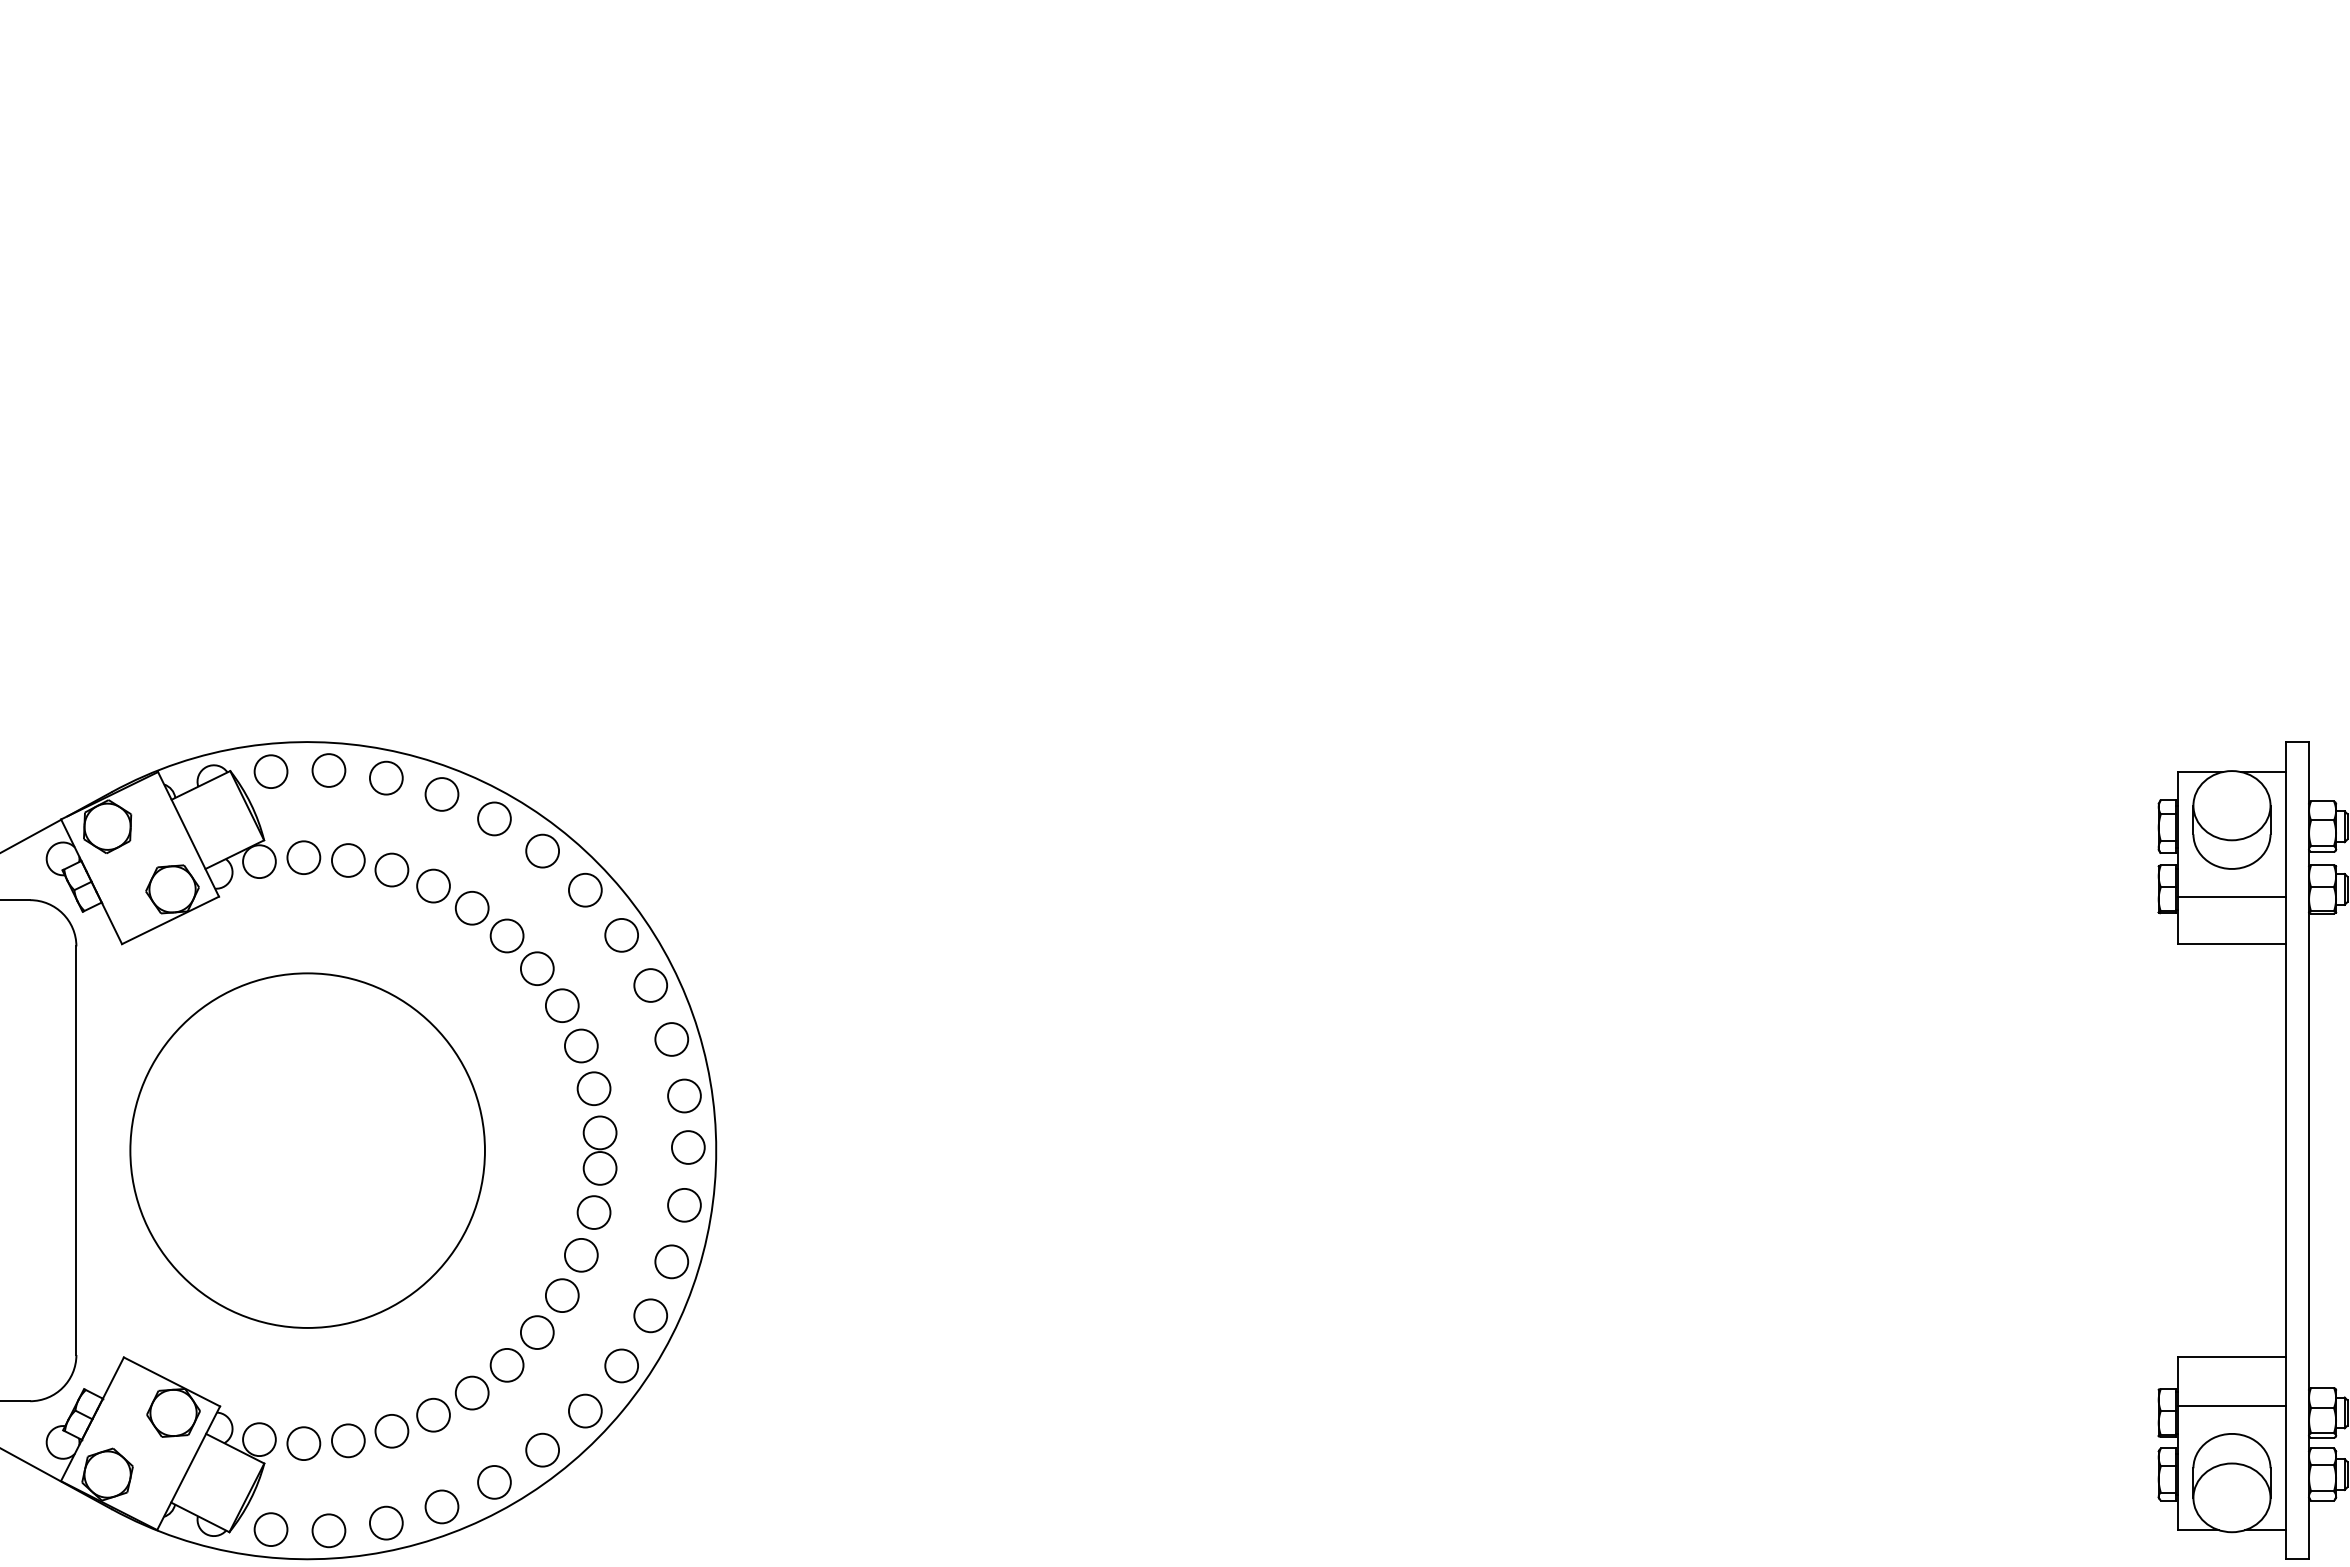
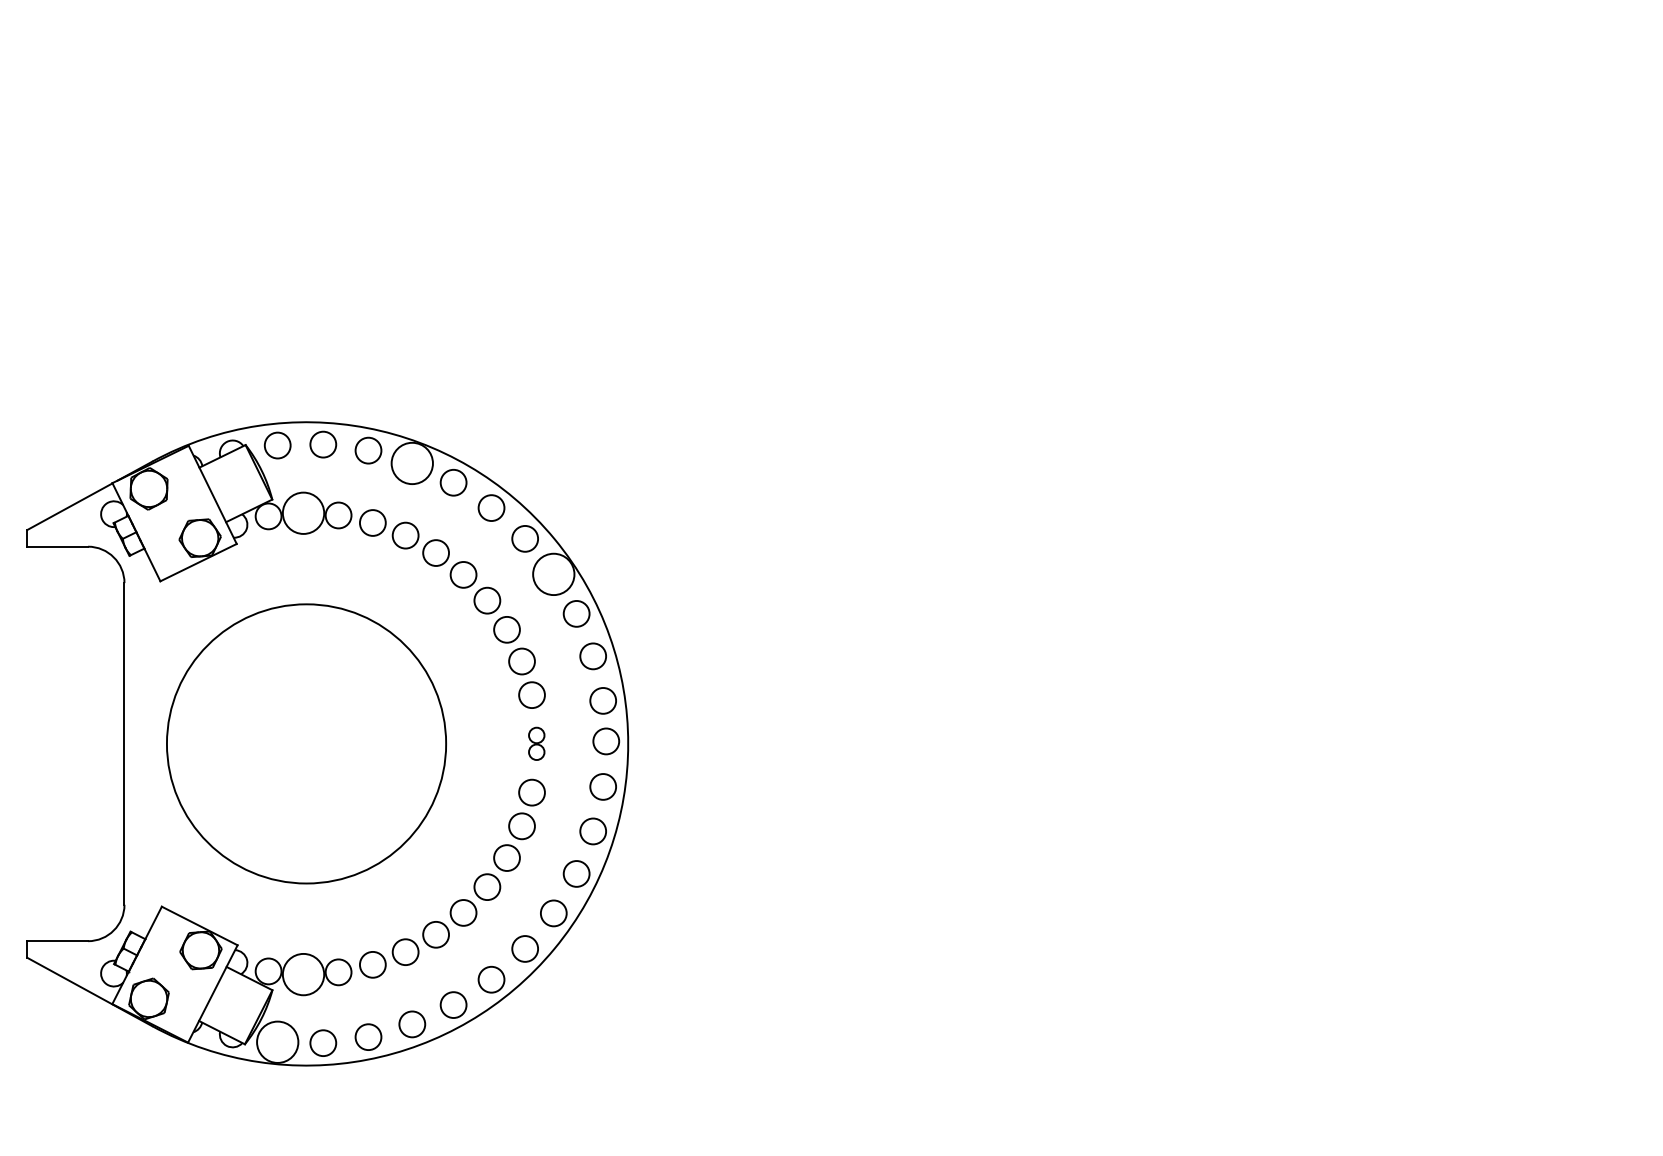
circle: (441, 794) -> (411, 463), size x1.6
circle: (303, 857) -> (303, 513), size x1.6
circle: (621, 934) -> (553, 573), size x1.6
part: (599, 1150) -> (536, 743), size x0.6
circle: (303, 1443) -> (303, 974), size x1.6
circle: (270, 1529) -> (277, 1042), size x1.6

